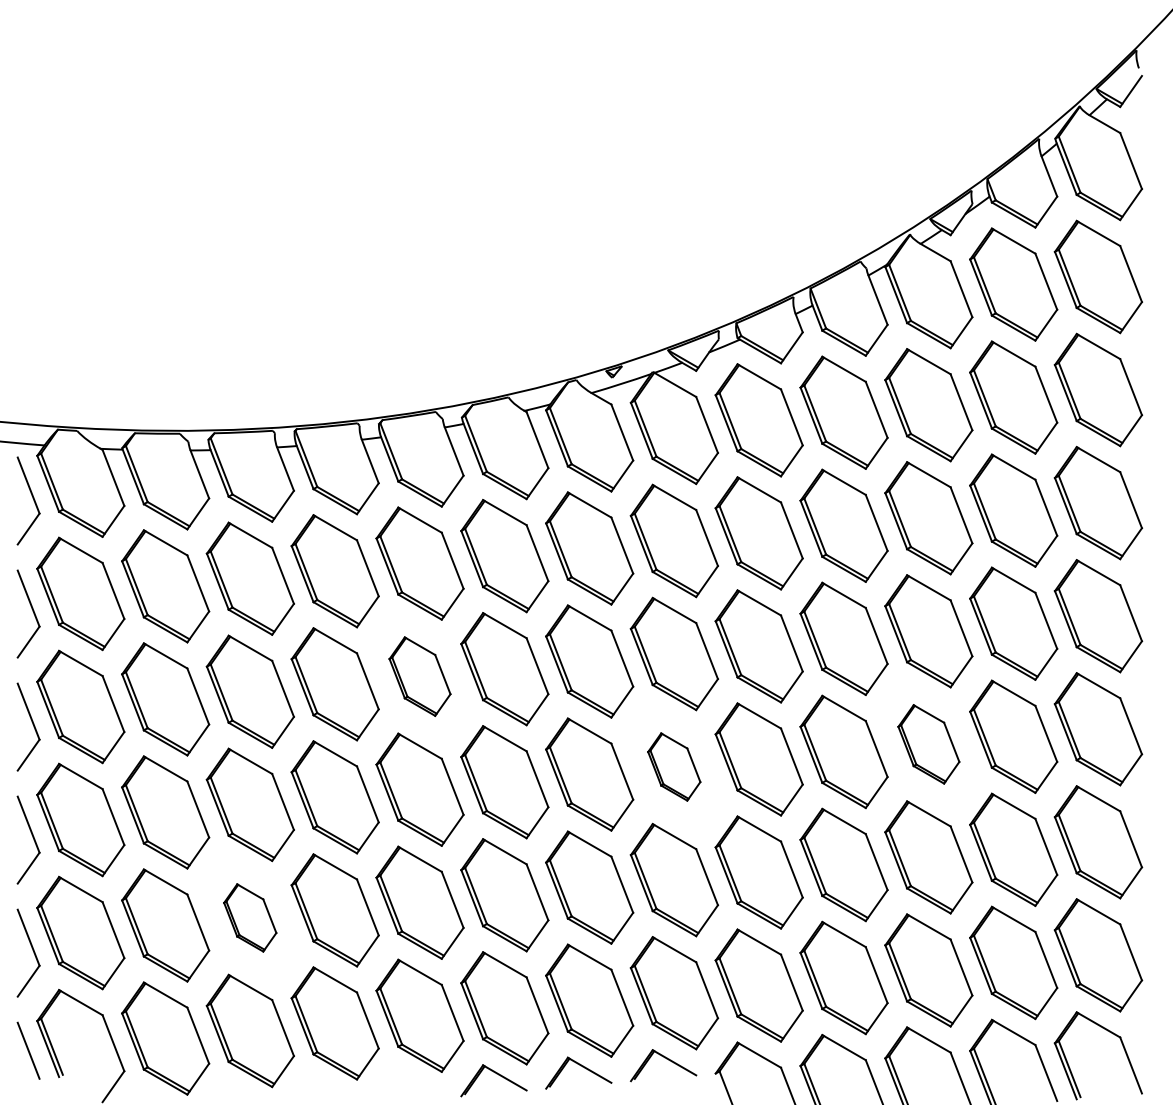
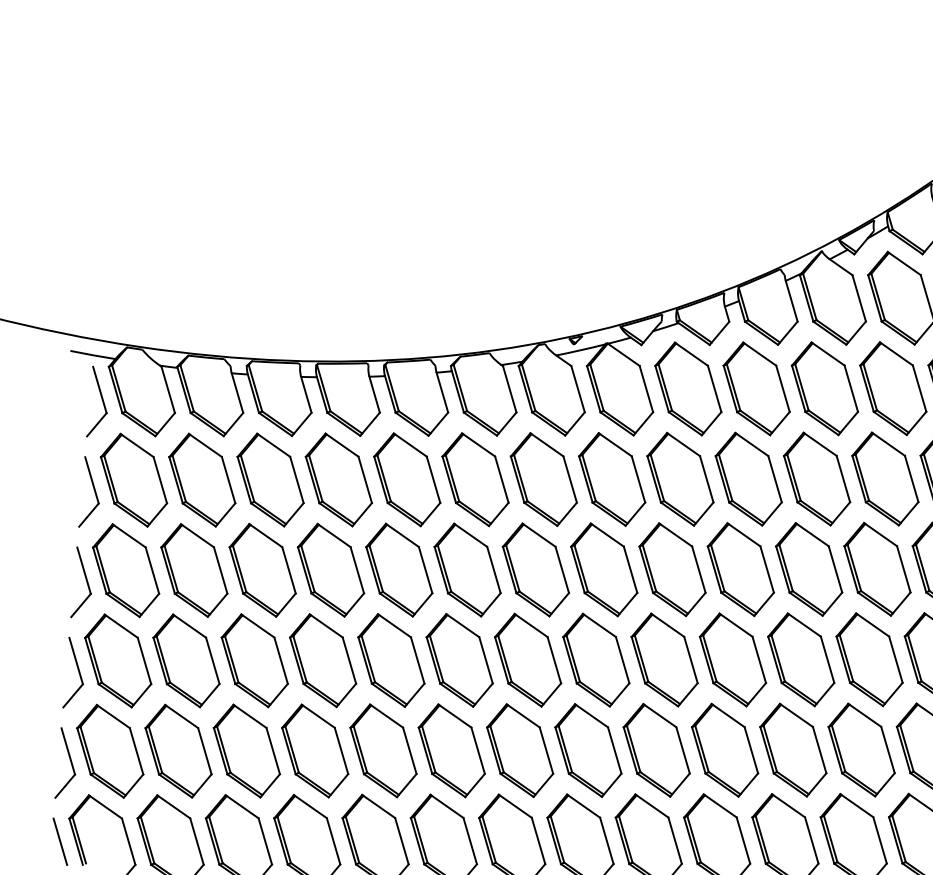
part: (419, 676) -> (398, 569), size x1.43
part: (928, 744) -> (800, 659), size x1.43
part: (673, 766) -> (595, 659), size x1.67
part: (249, 917) -> (246, 750), size x1.67

